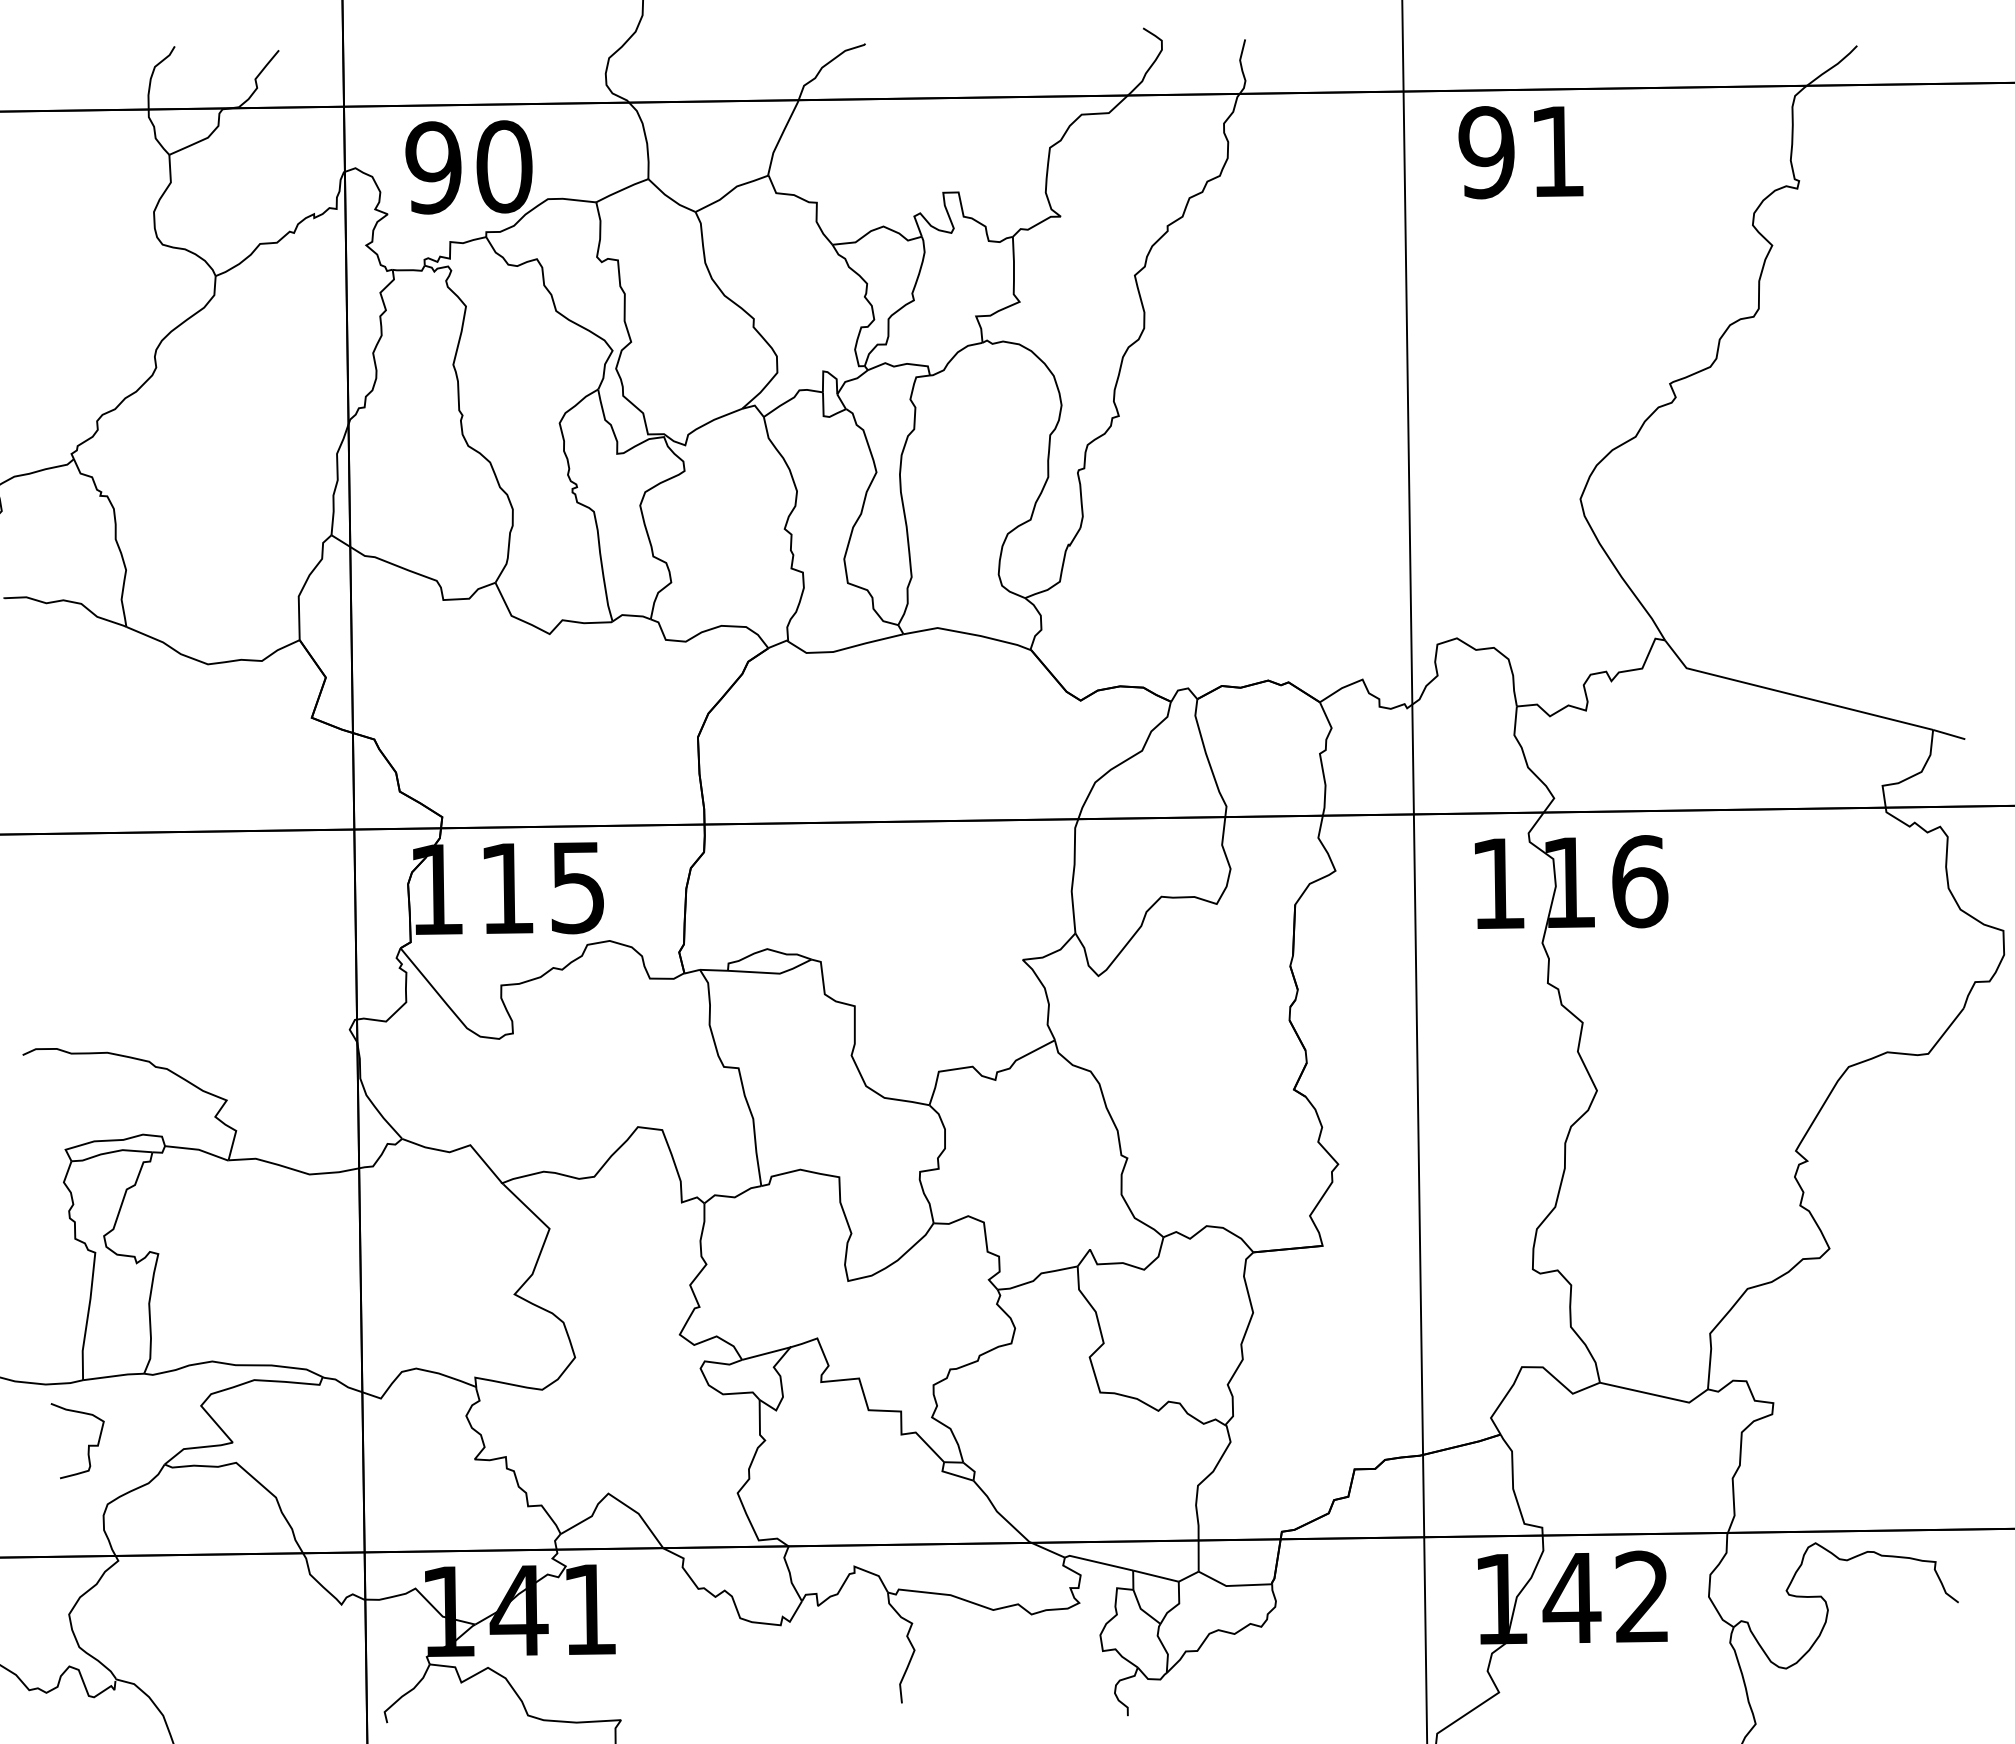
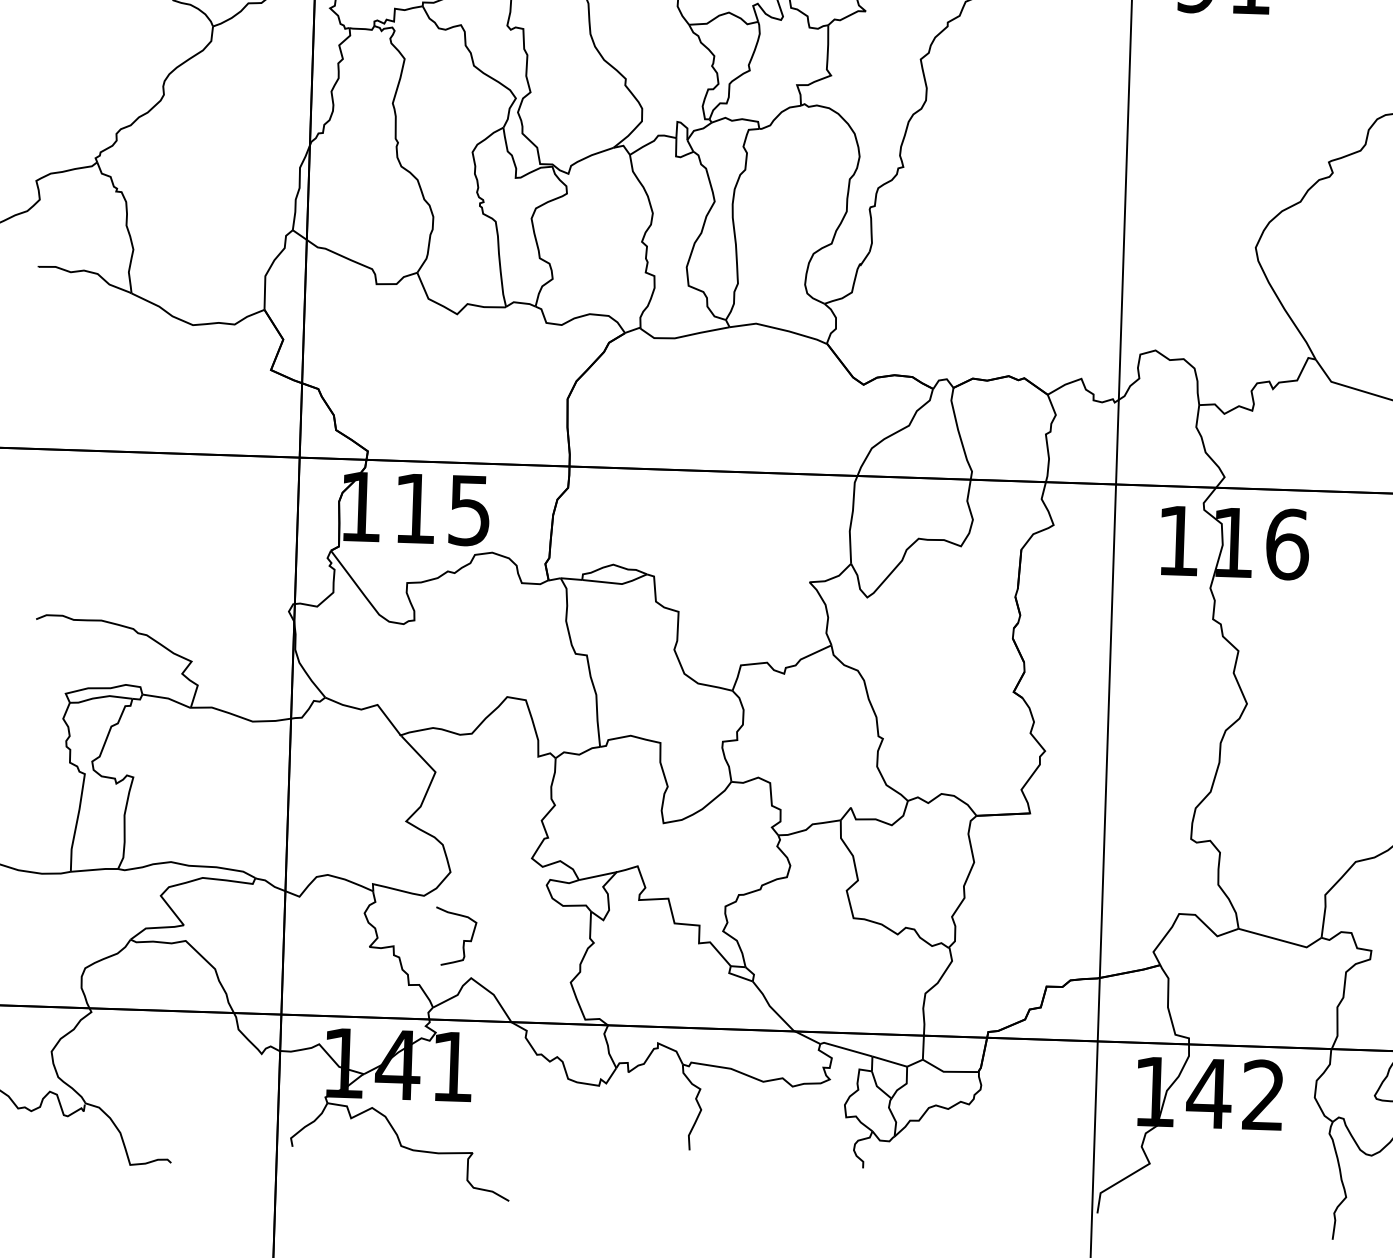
curve: (88, 1444) -> (463, 939), moved

